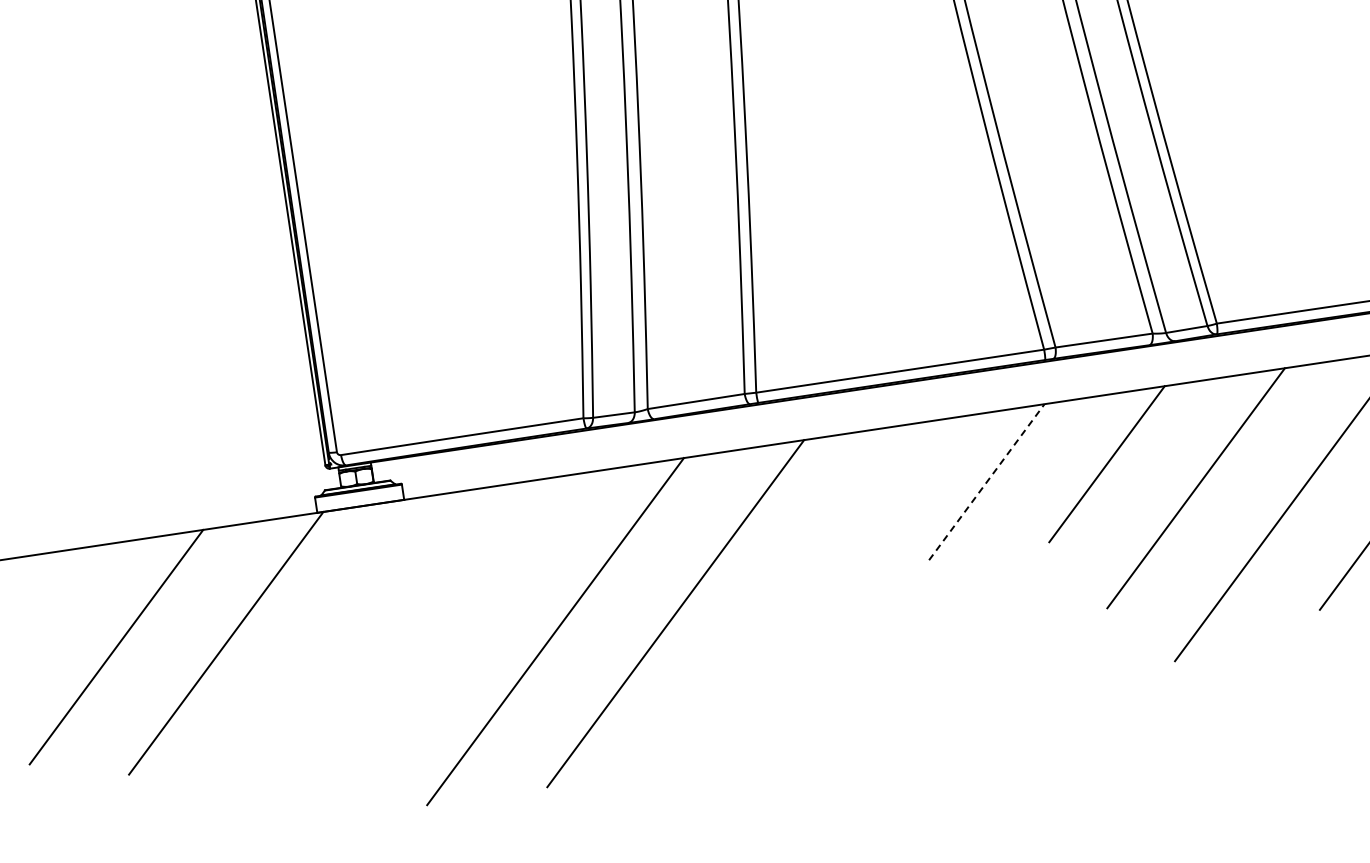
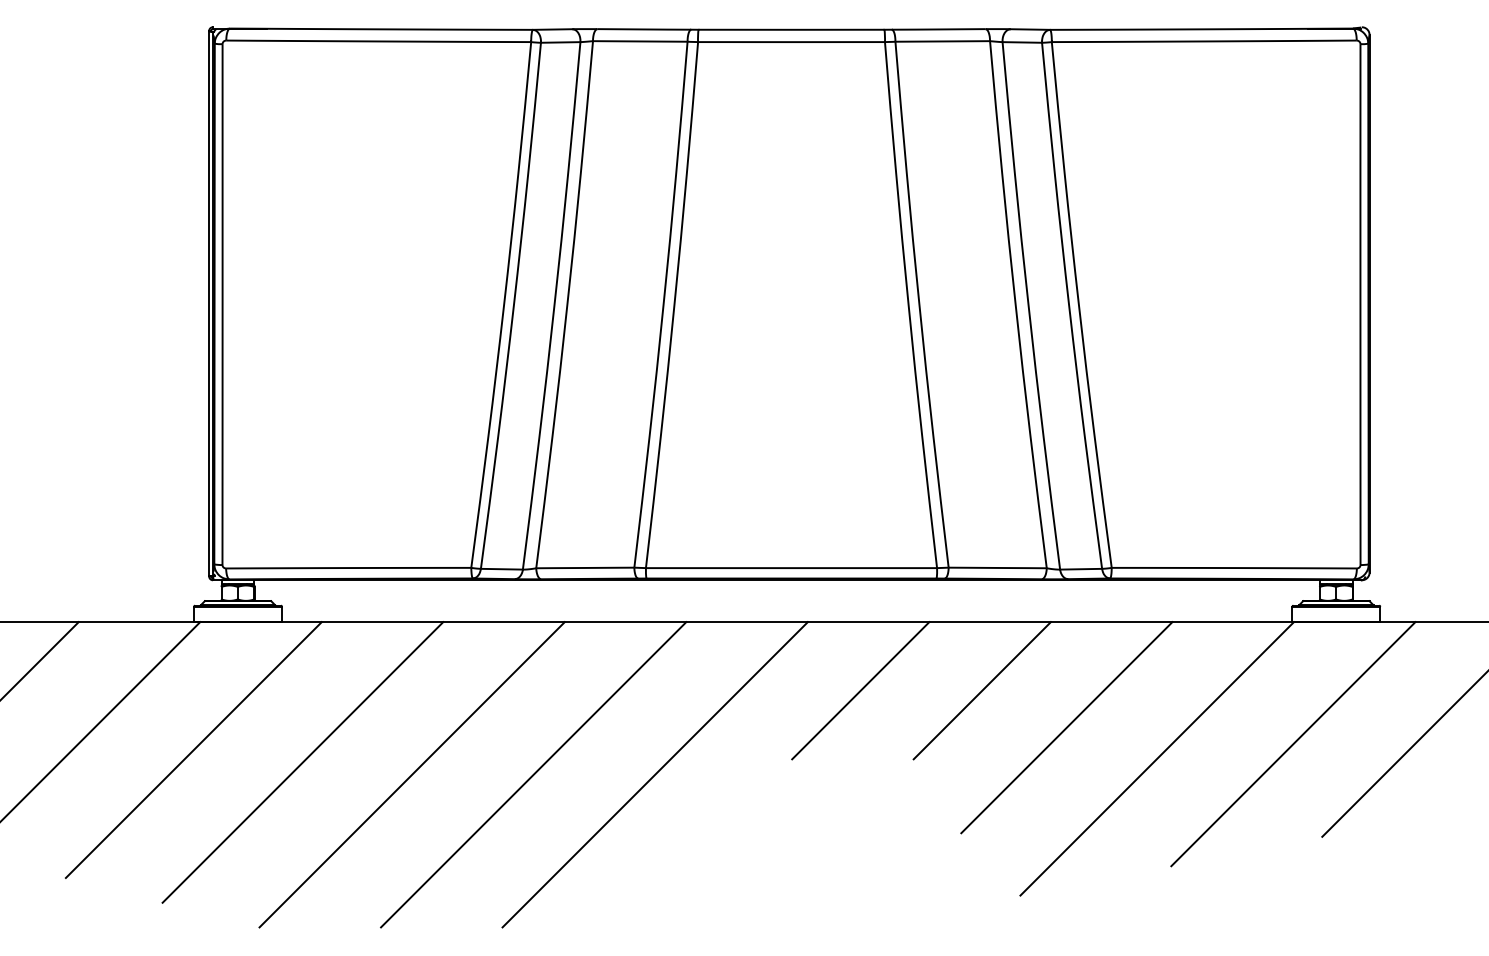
line: (987, 481) -> (861, 690), dashed -> solid
line: (795, 595) -> (654, 774), added
line: (445, 635) -> (302, 762), added
line: (335, 639) -> (193, 750), added

